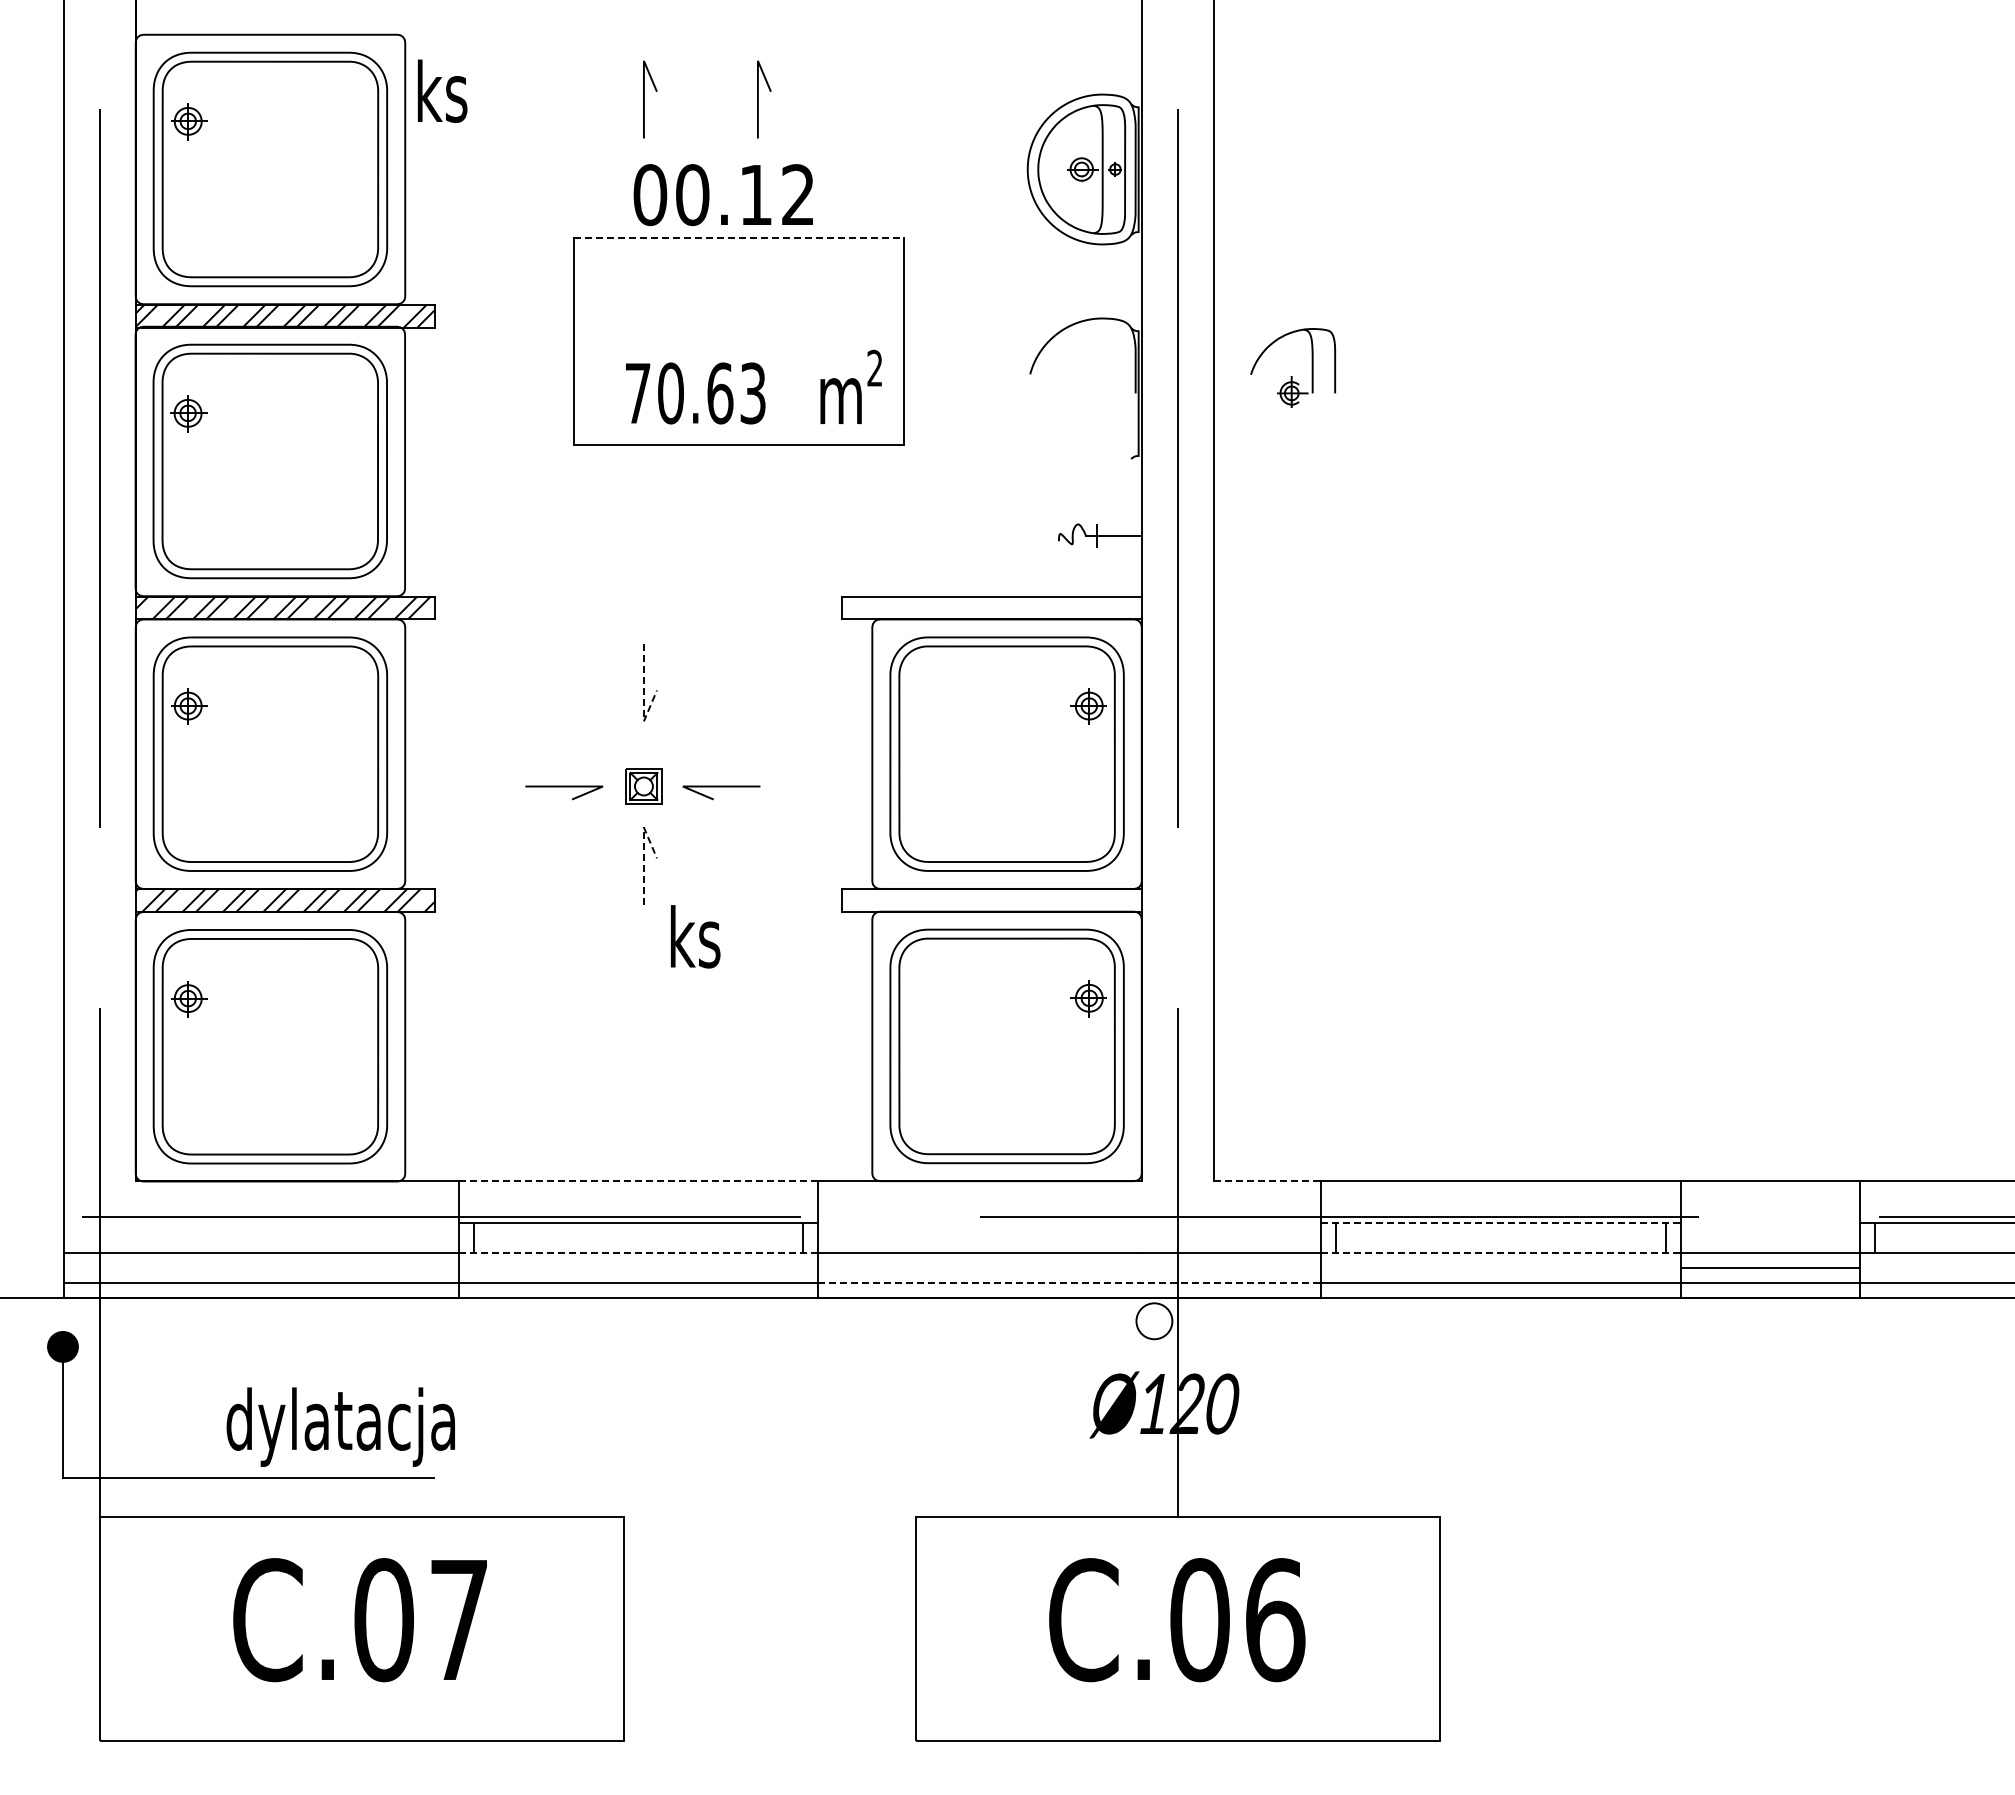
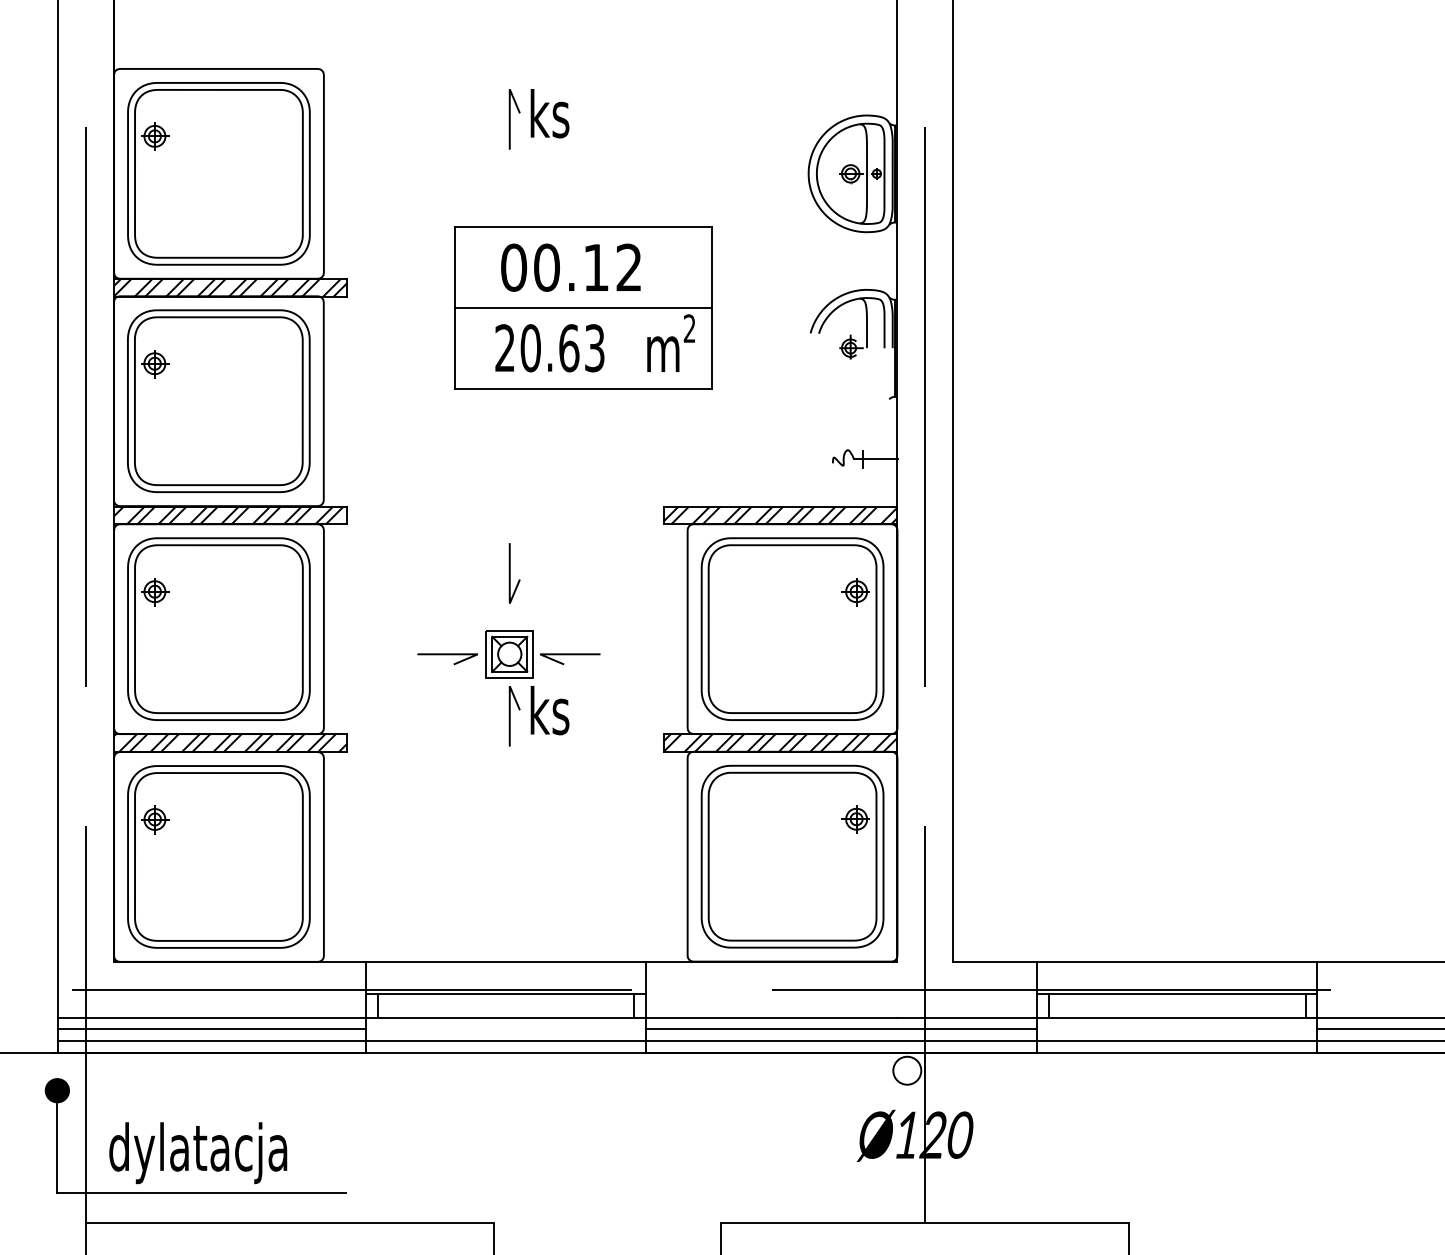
text: (442, 90) -> (549, 113), moved
line: (758, 99) -> (598, 119), removed
text: (722, 195) -> (570, 268), moved
line: (739, 237) -> (584, 226), dashed -> solid
line: (738, 341) -> (583, 307), added
part: (1292, 376) -> (851, 335), moved
text: (637, 392) -> (504, 347), 70.63 -> 20.63
hatch: (991, 608) -> (780, 515), added
line: (643, 700) -> (509, 587), dashed -> solid
part: (643, 786) -> (509, 654), size x1.67
line: (643, 848) -> (509, 702), dashed -> solid
hatch: (991, 900) -> (780, 743), added
text: (695, 936) -> (549, 710), moved
line: (638, 1181) -> (505, 961), dashed -> solid
line: (1267, 1181) -> (995, 961), dashed -> solid
line: (1501, 1223) -> (1177, 994), dashed -> solid
line: (638, 1253) -> (505, 1017), dashed -> solid
line: (1501, 1253) -> (1177, 1017), dashed -> solid
line: (261, 1267) -> (211, 1028), added
line: (1069, 1267) -> (841, 1028), added
line: (1069, 1282) -> (841, 1040), dashed -> solid
text: (340, 1426) -> (197, 1152), moved

